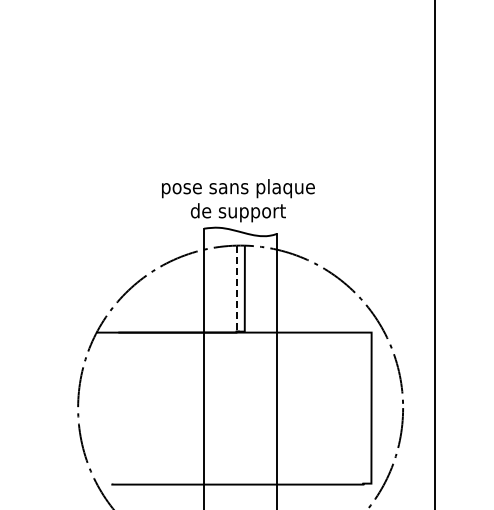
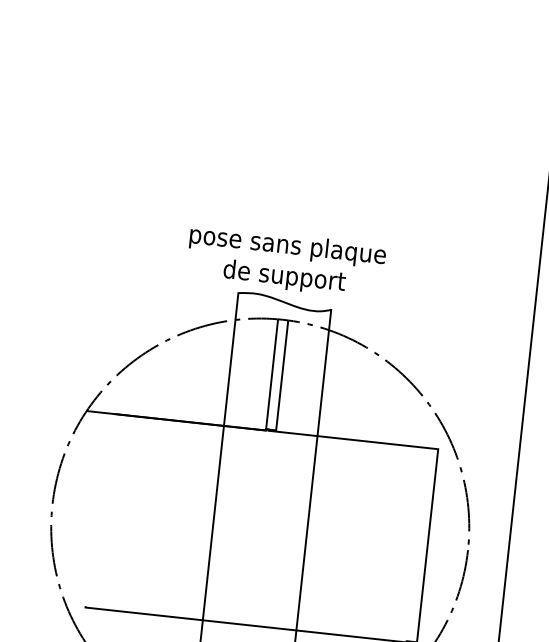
line: (236, 288) -> (271, 374), dashed -> solid

